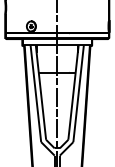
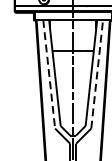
line: (35, 93) -> (48, 73), solid -> dashed
line: (78, 93) -> (97, 73), solid -> dashed

